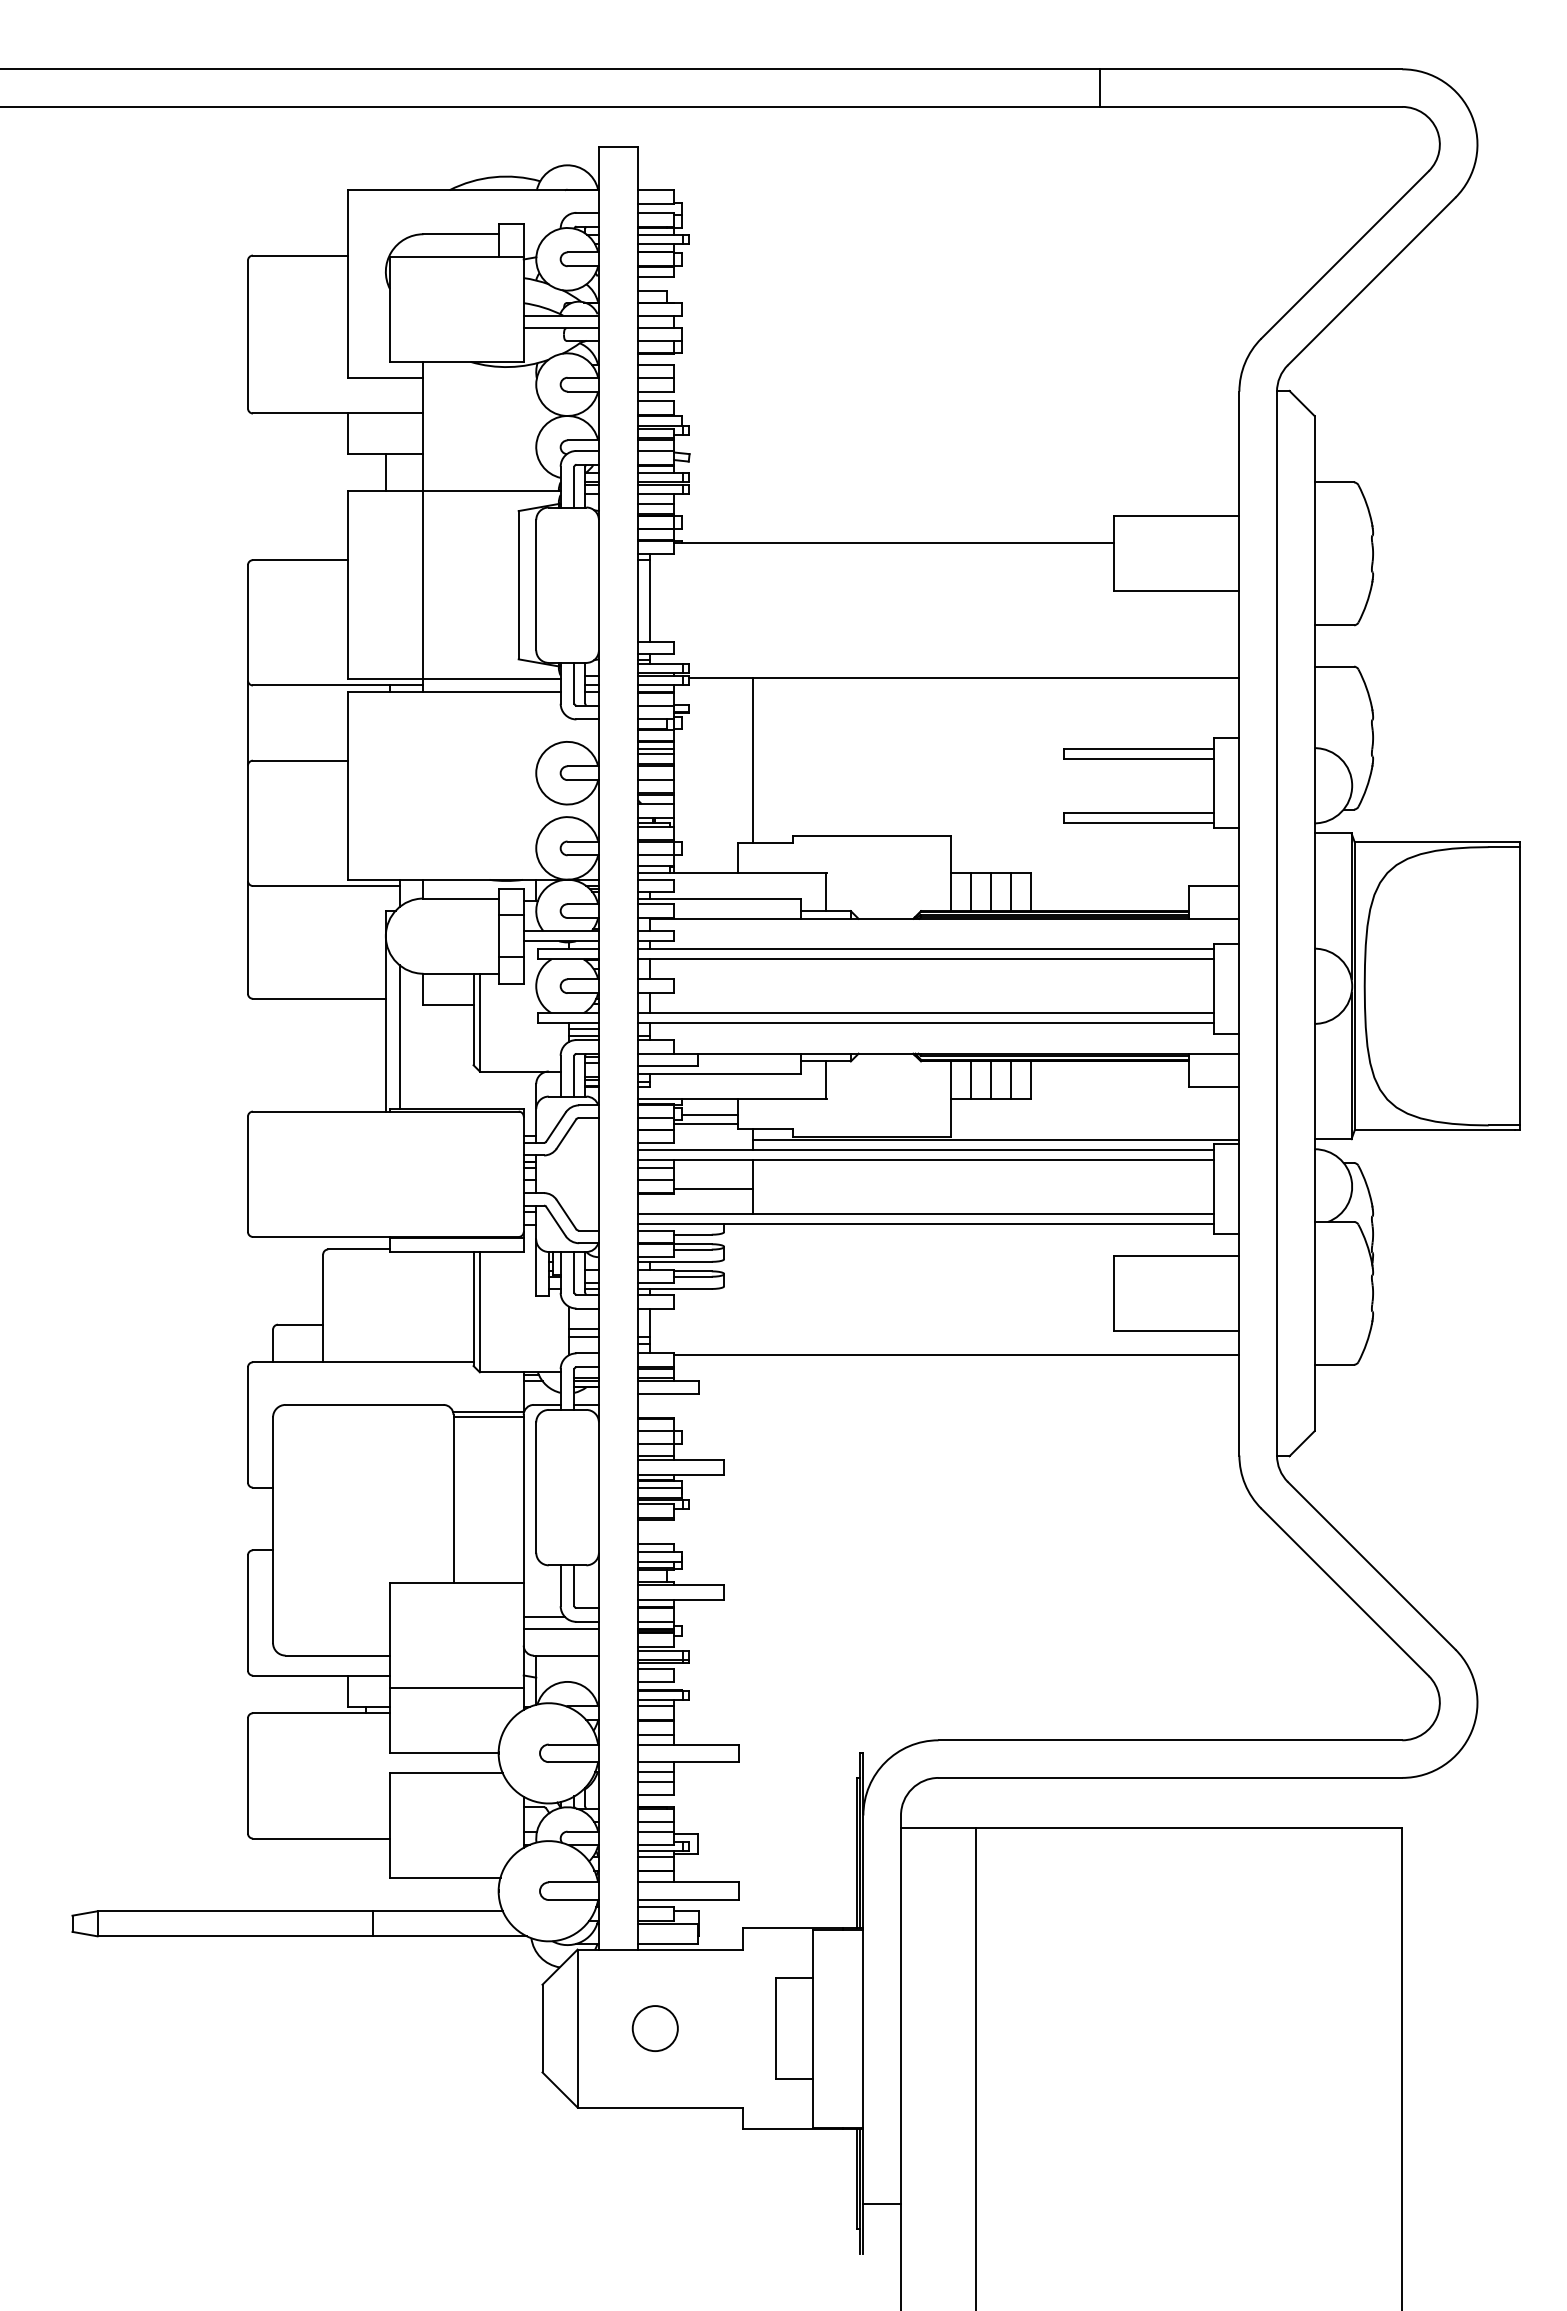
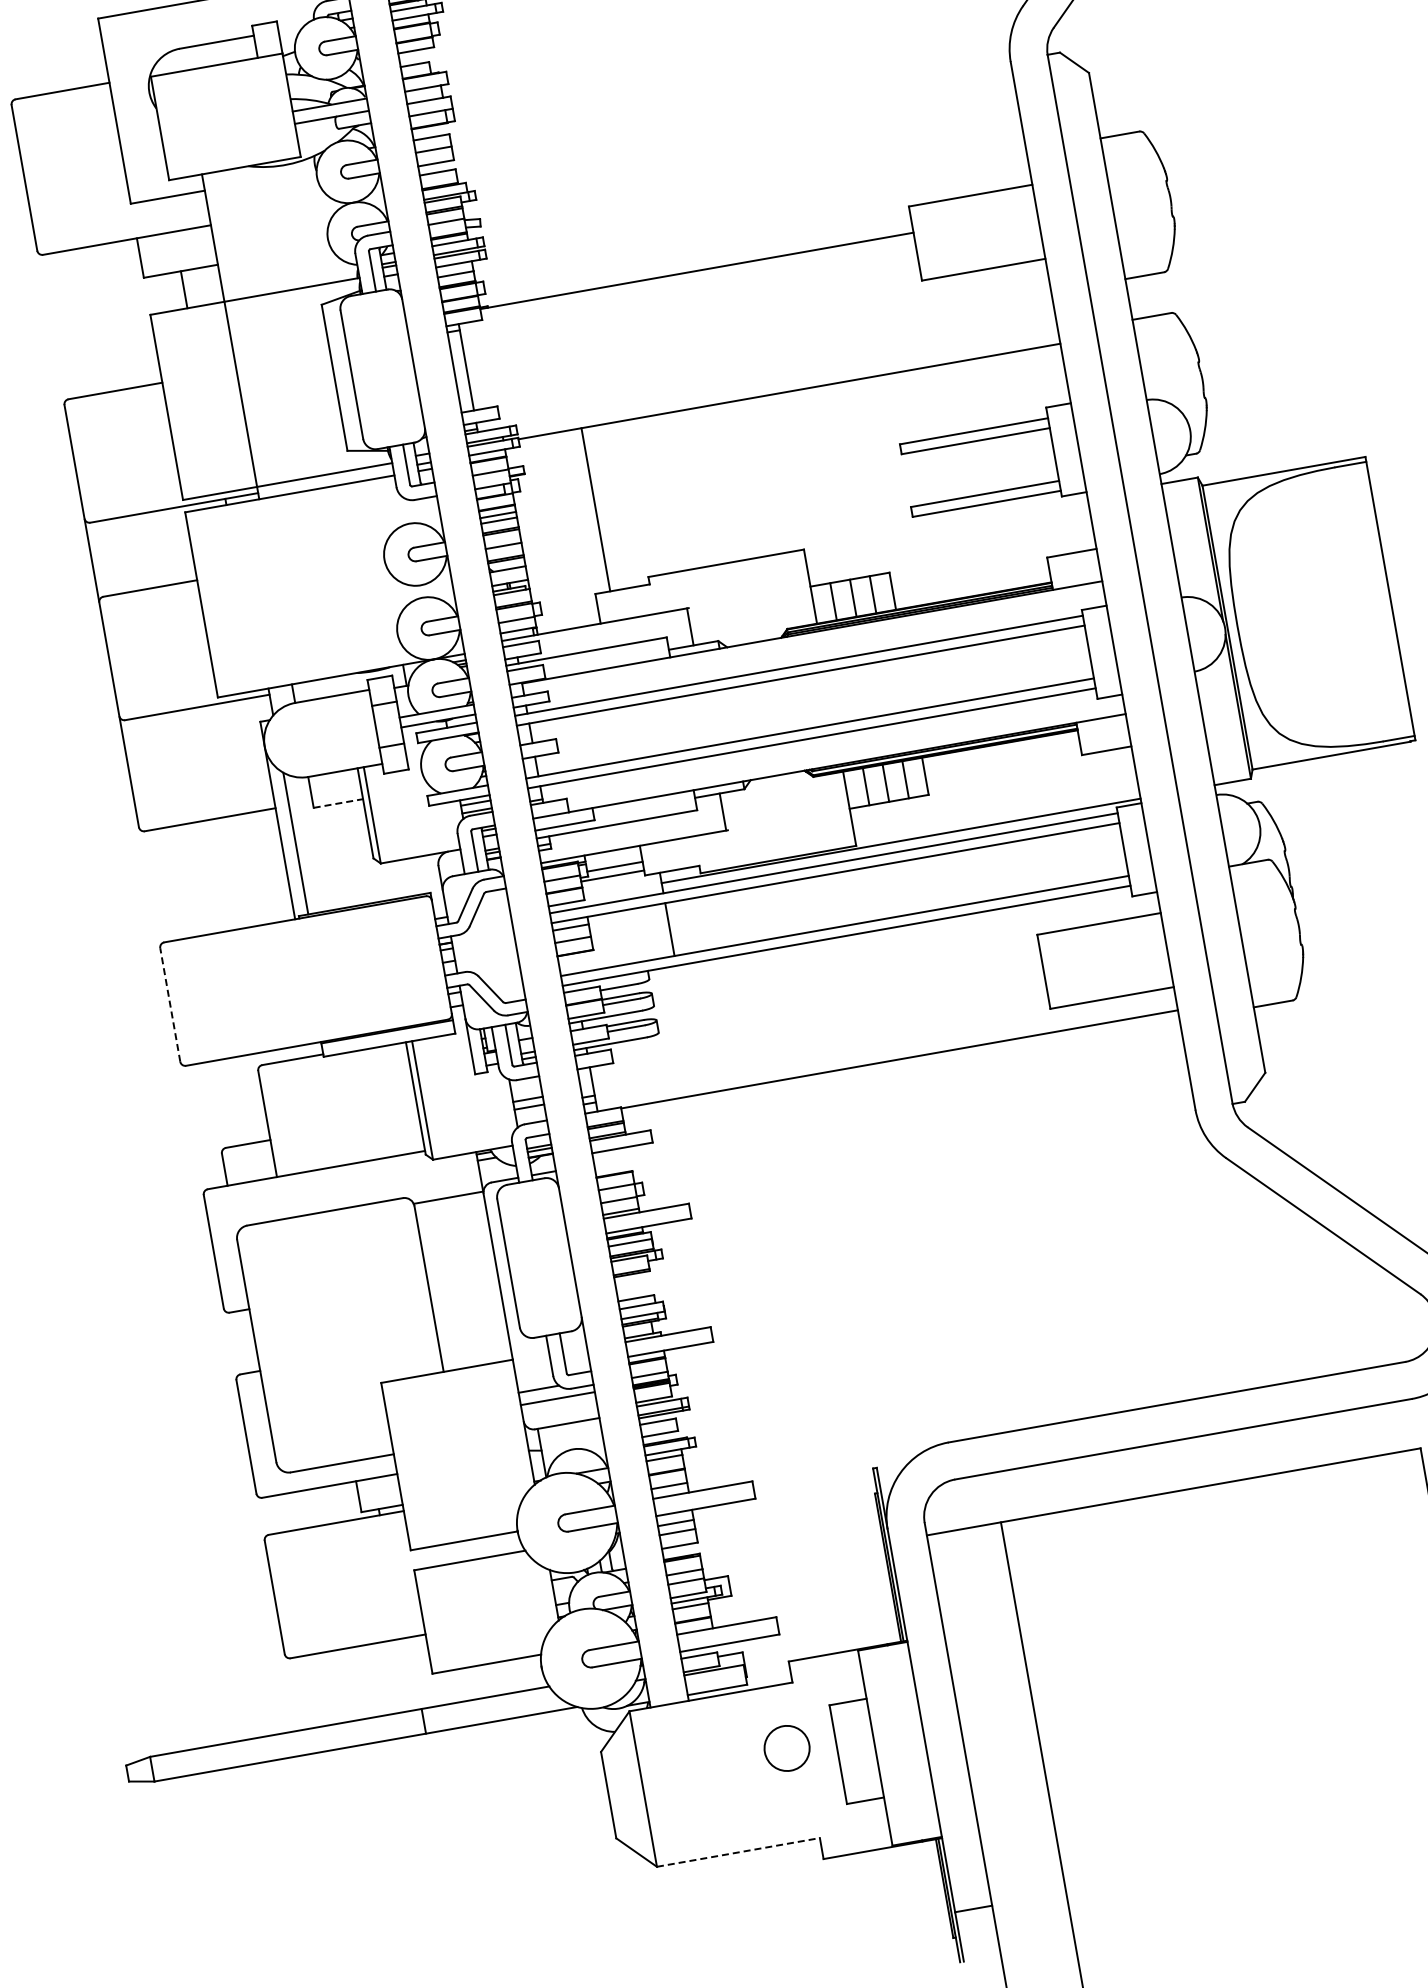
line: (449, 1005) -> (339, 803), solid -> dashed
line: (247, 1174) -> (169, 1005), solid -> dashed
line: (713, 1189) -> (631, 939), removed
line: (488, 1417) -> (449, 1202), removed
line: (456, 1688) -> (464, 1475), removed
circle: (654, 2028) -> (786, 1748), moved
line: (660, 2107) -> (738, 1852), solid -> dashed

